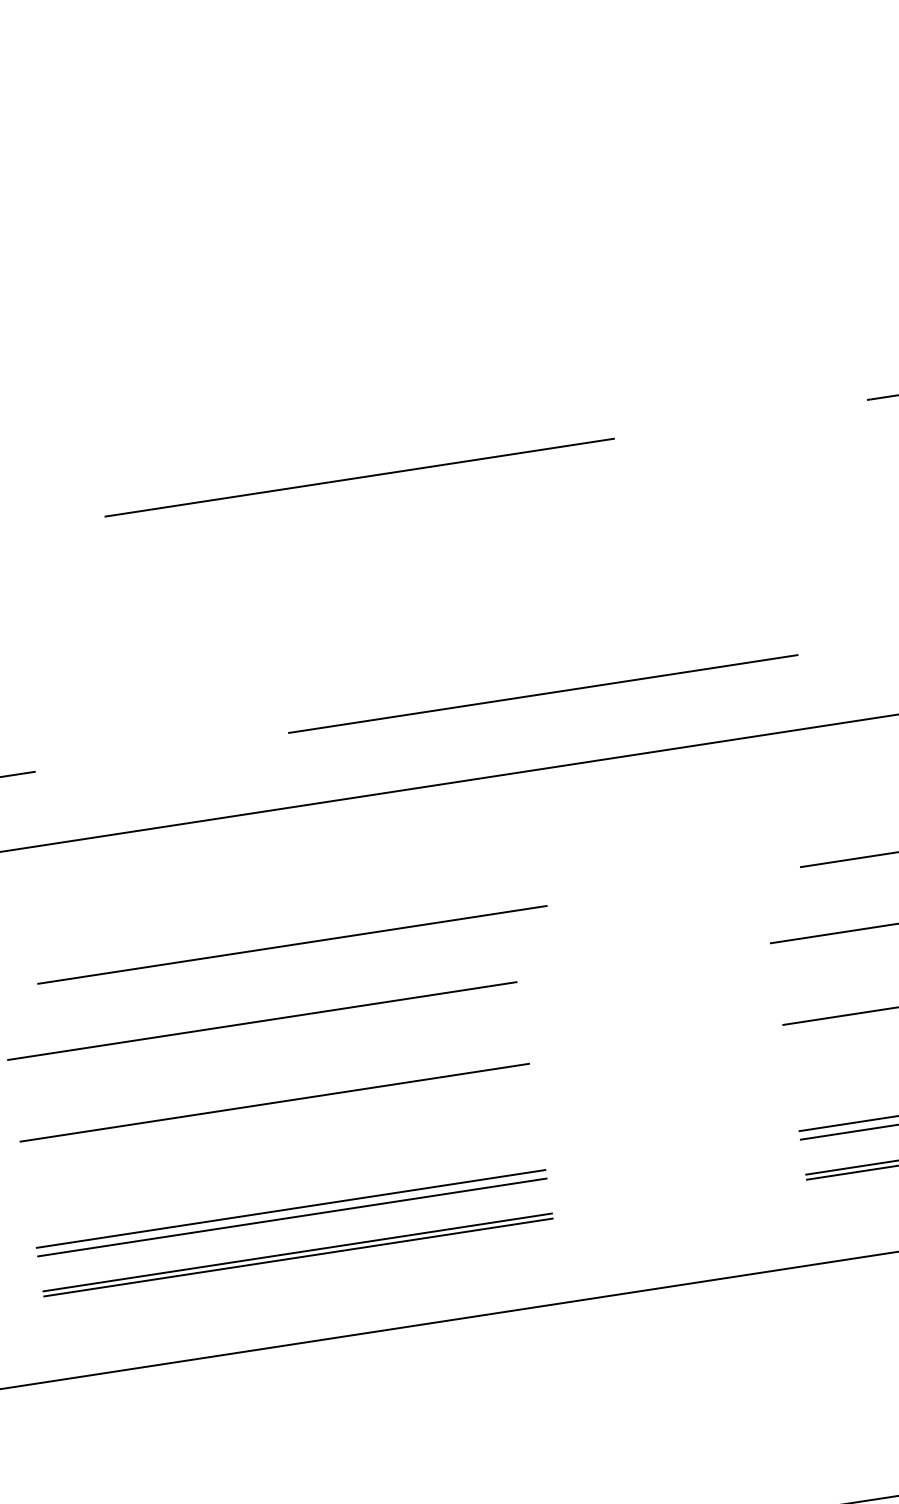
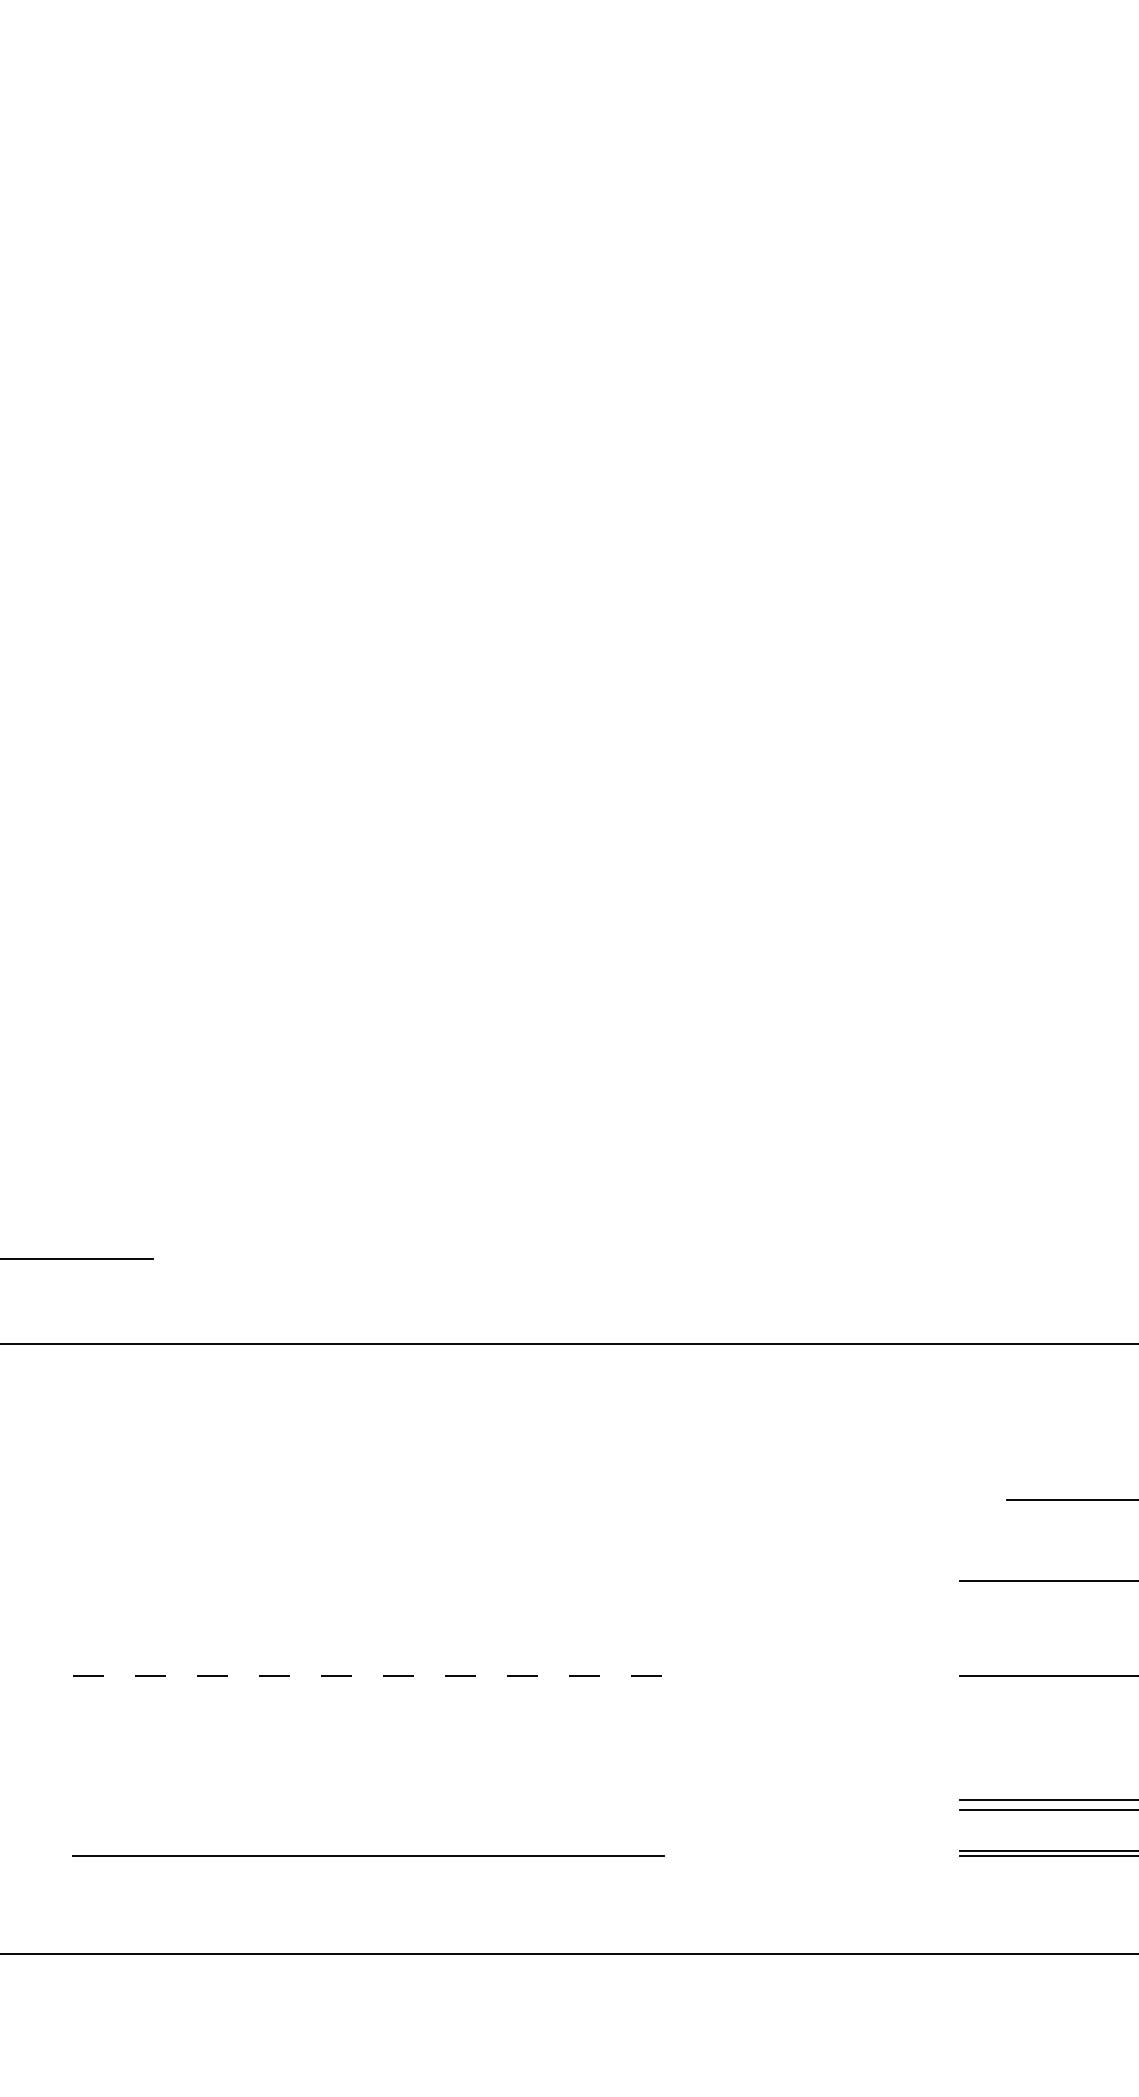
line: (359, 477) -> (573, 980), removed
line: (543, 693) -> (744, 1258), removed
line: (292, 945) -> (415, 1500), removed
line: (261, 1021) -> (367, 1581), removed
line: (274, 1102) -> (368, 1676), solid -> dashed
line: (290, 1208) -> (367, 1799), removed
line: (291, 1217) -> (367, 1809), removed
line: (297, 1252) -> (367, 1850), removed

